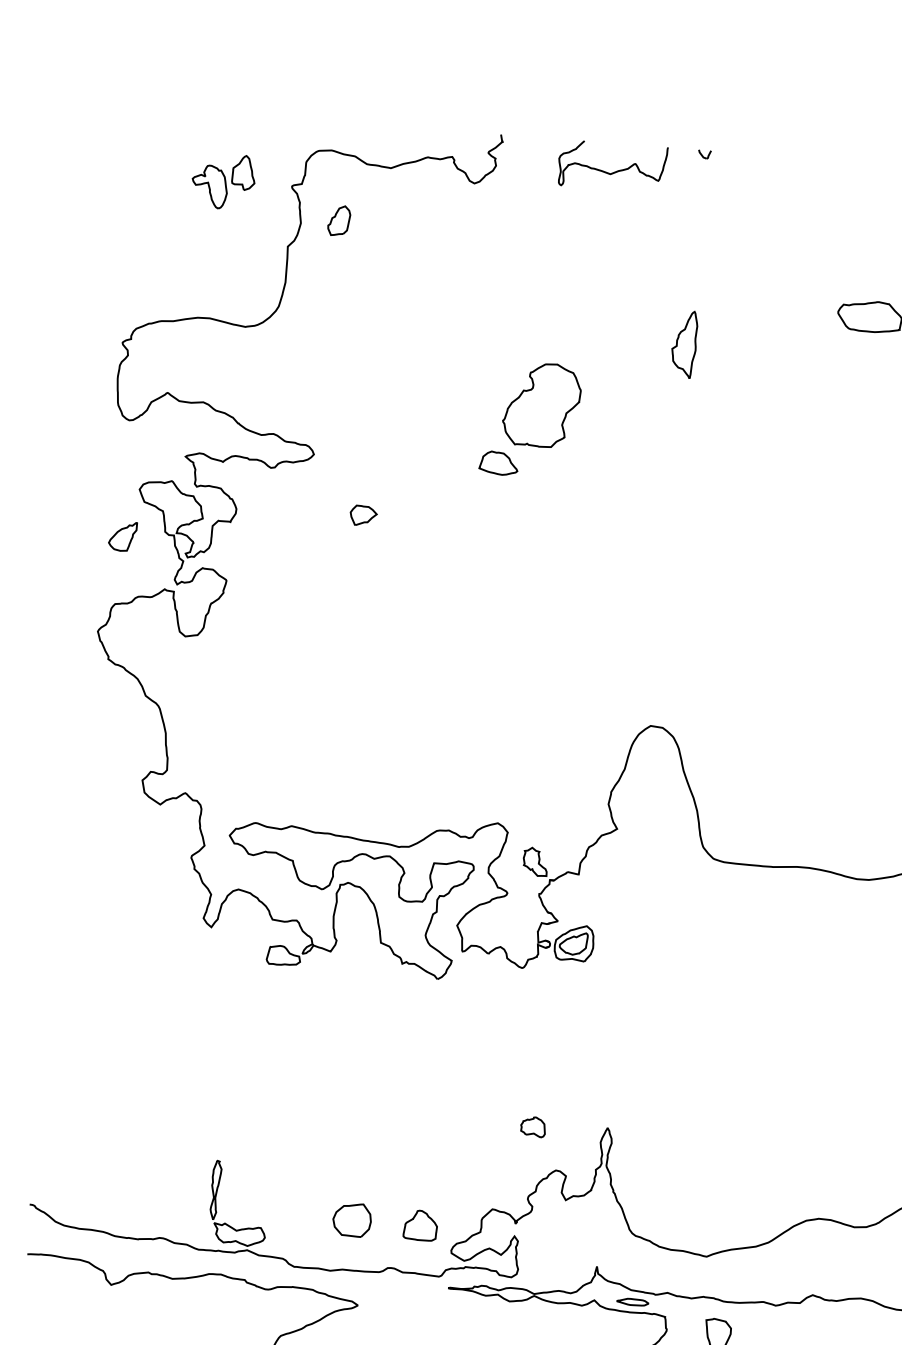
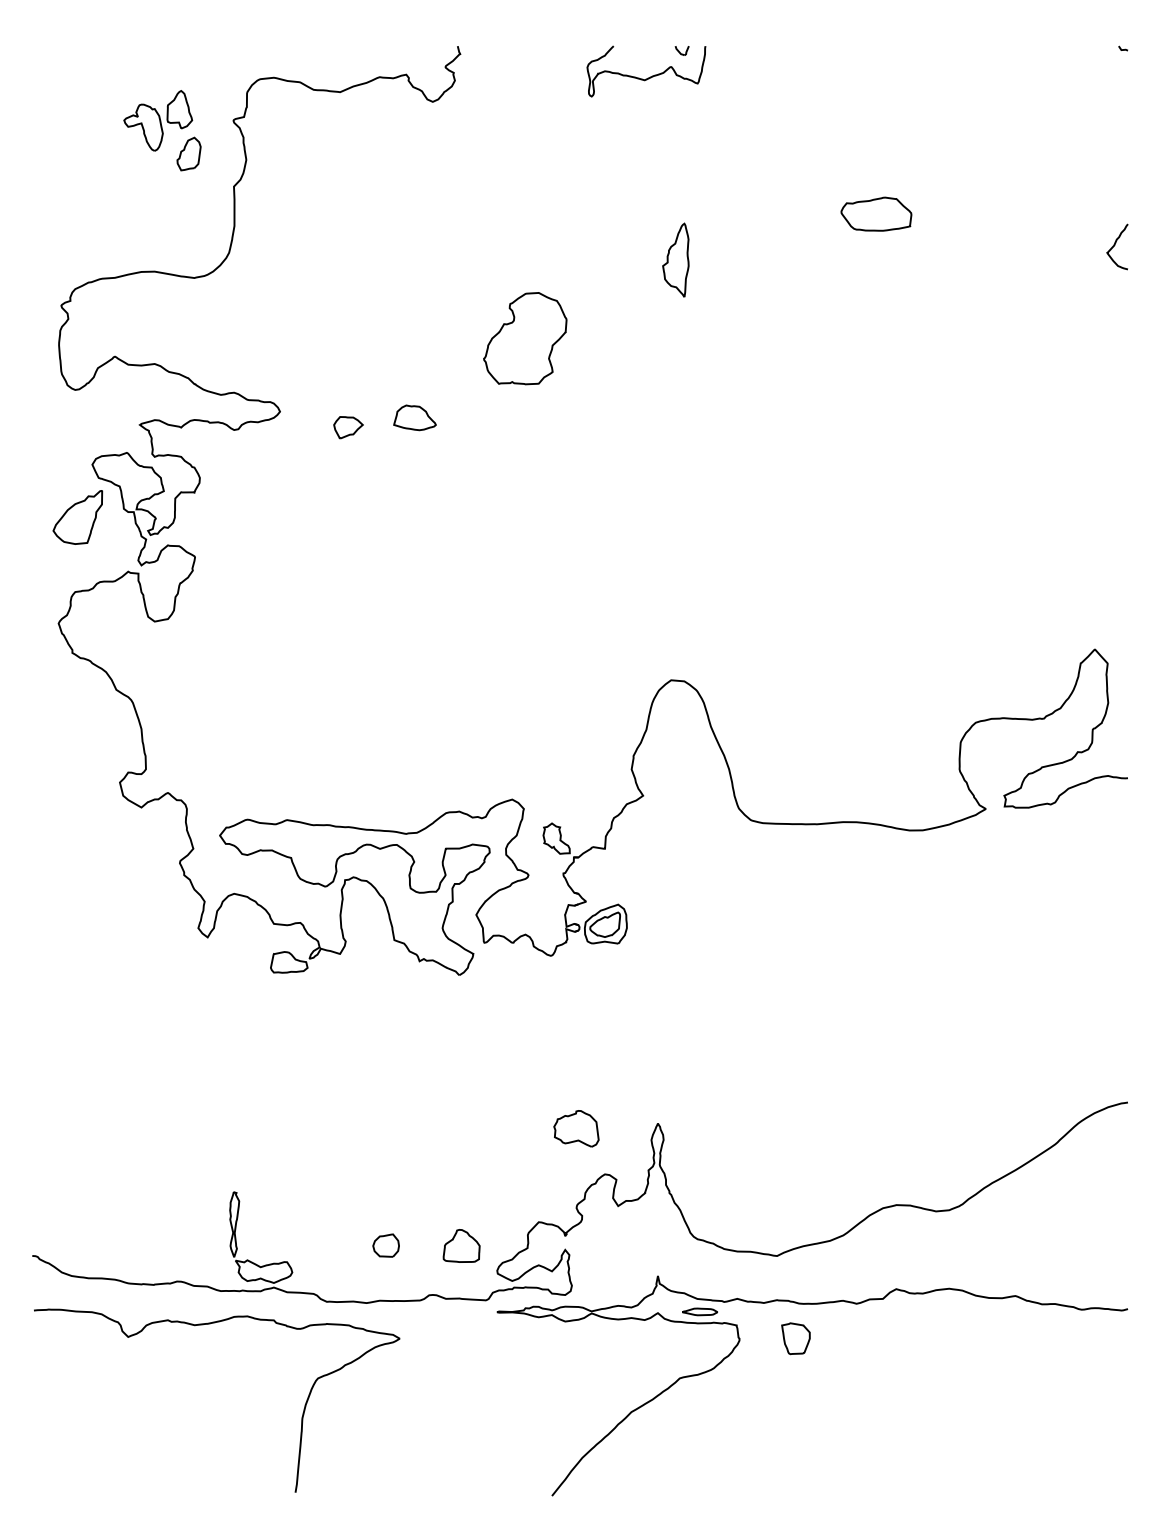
curve: (614, 171) -> (648, 77), moved
part: (338, 220) -> (188, 153), moved
part: (498, 462) -> (414, 417), moved
part: (363, 515) -> (348, 427), moved
part: (122, 536) -> (77, 517), size x1.67
part: (533, 1126) -> (576, 1128), size x1.67
part: (351, 1219) -> (385, 1245), size x0.62

